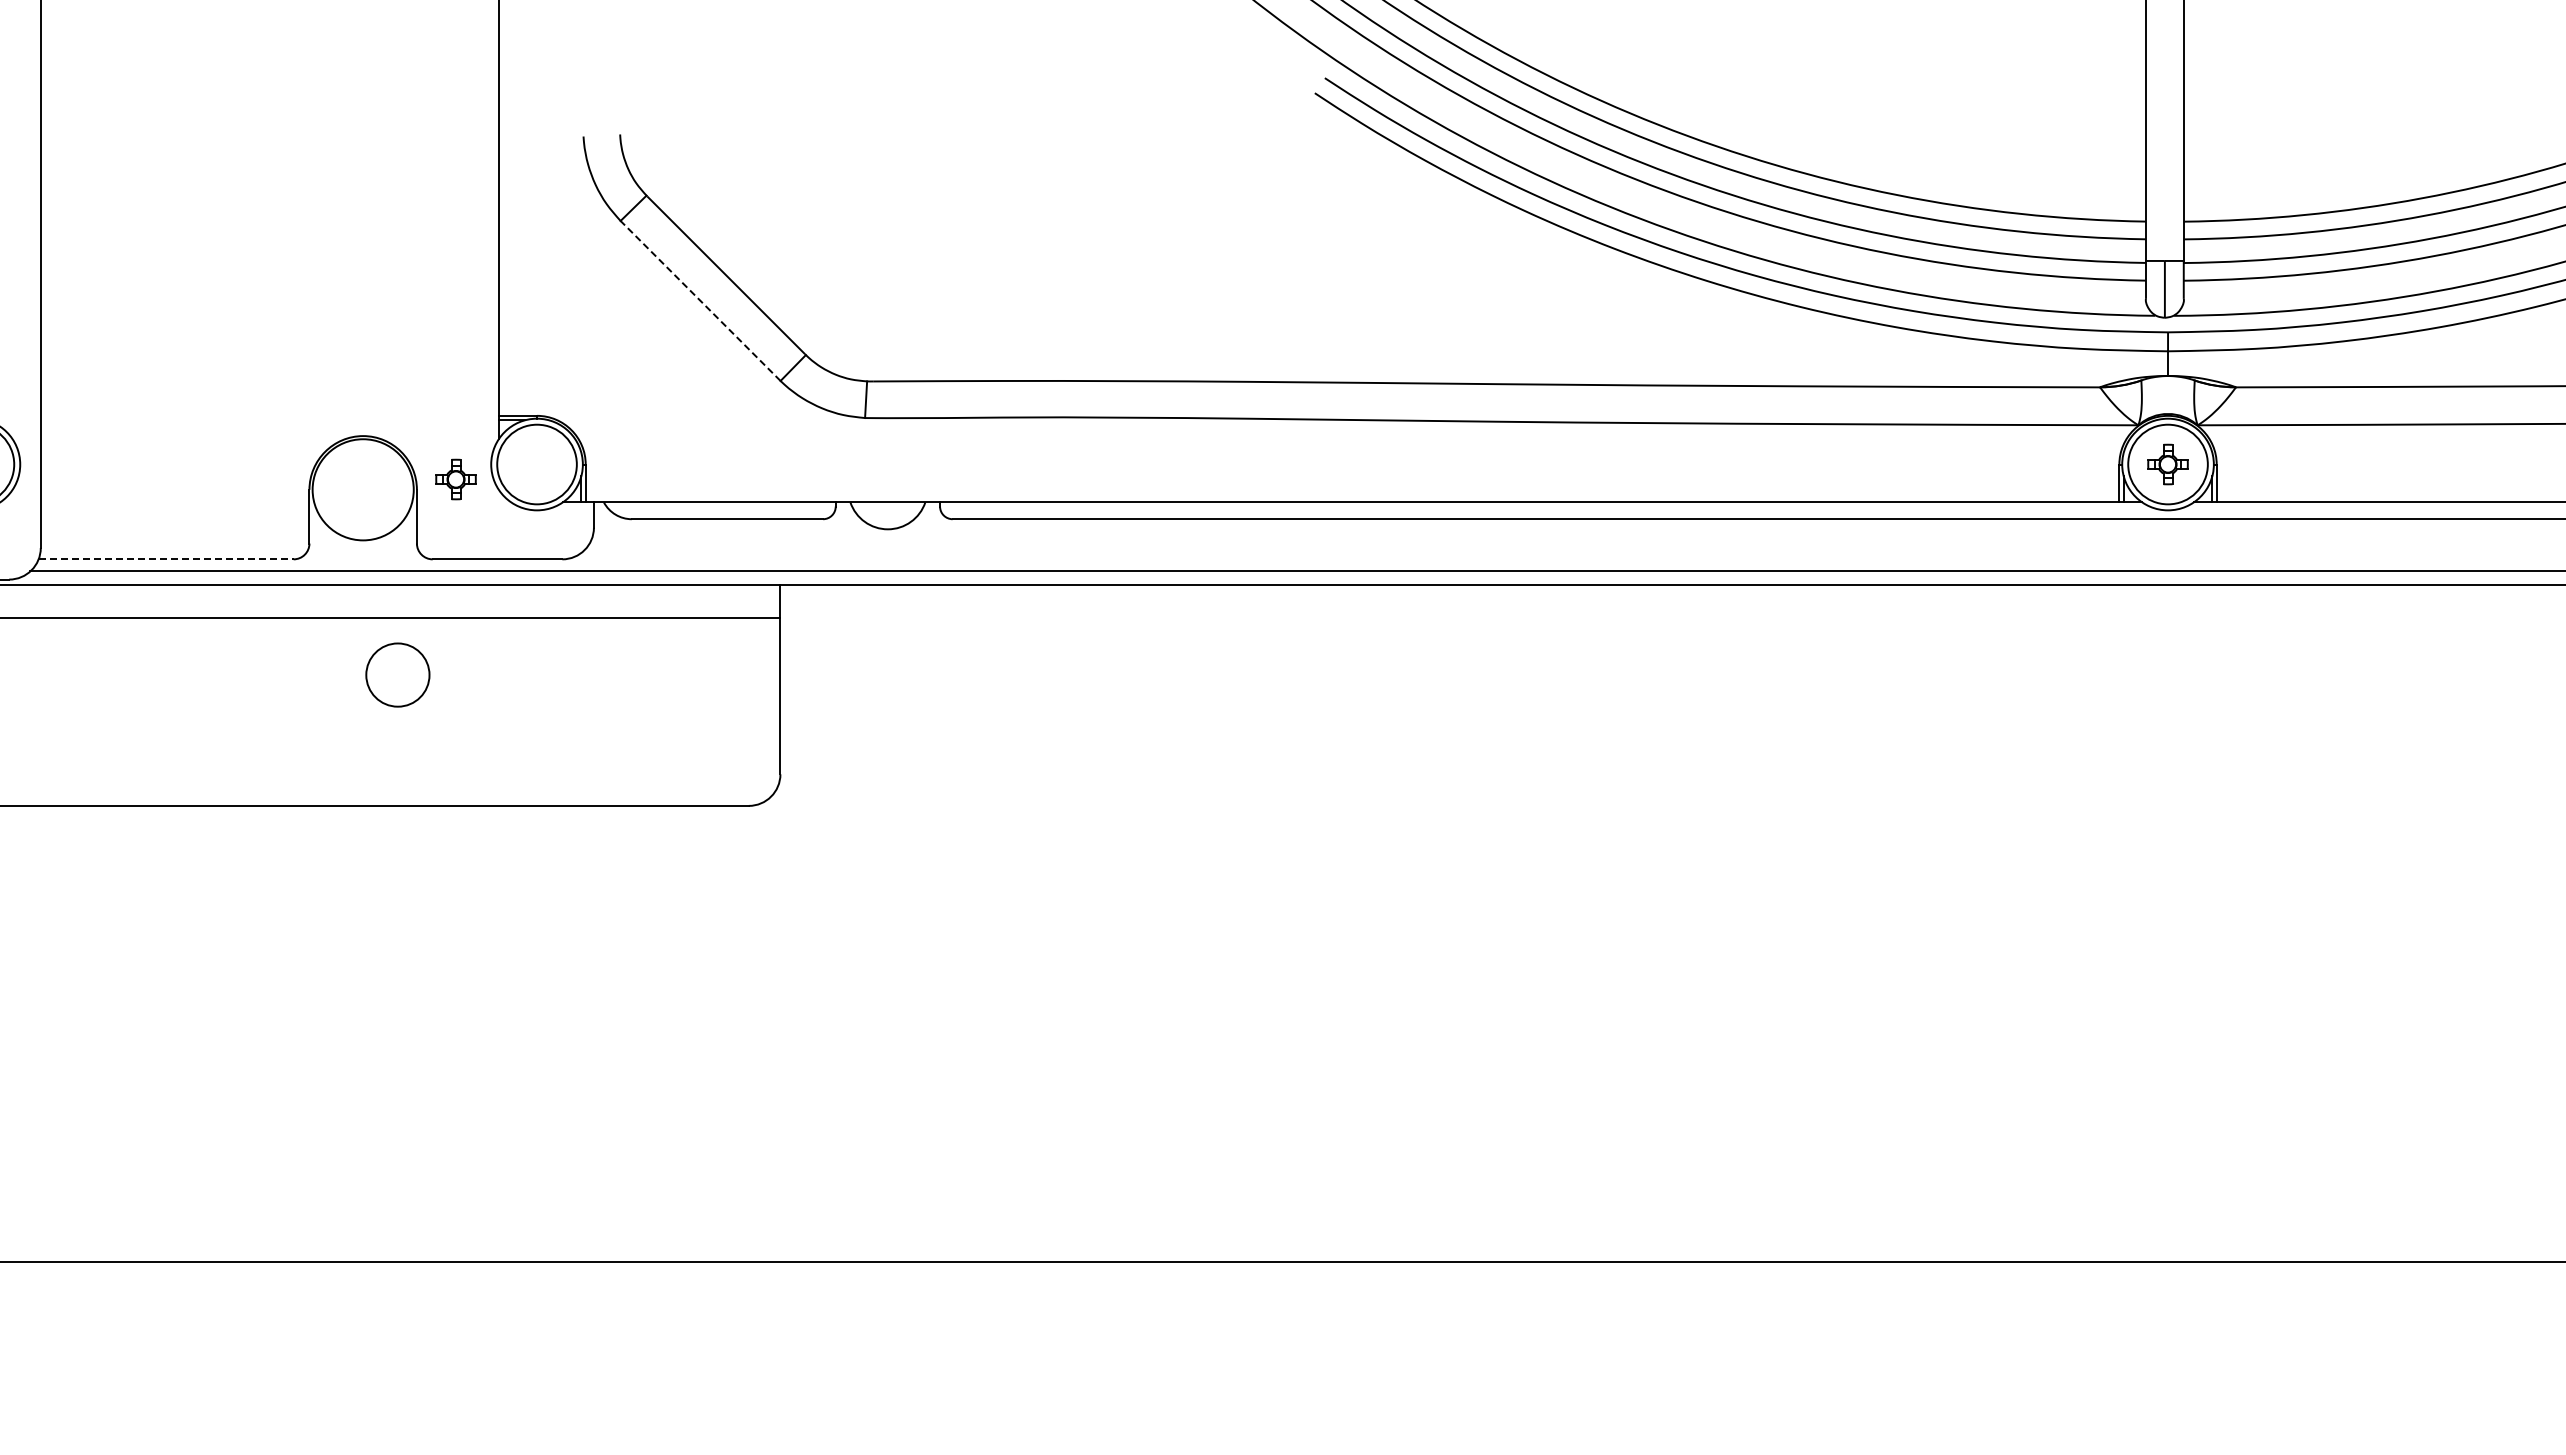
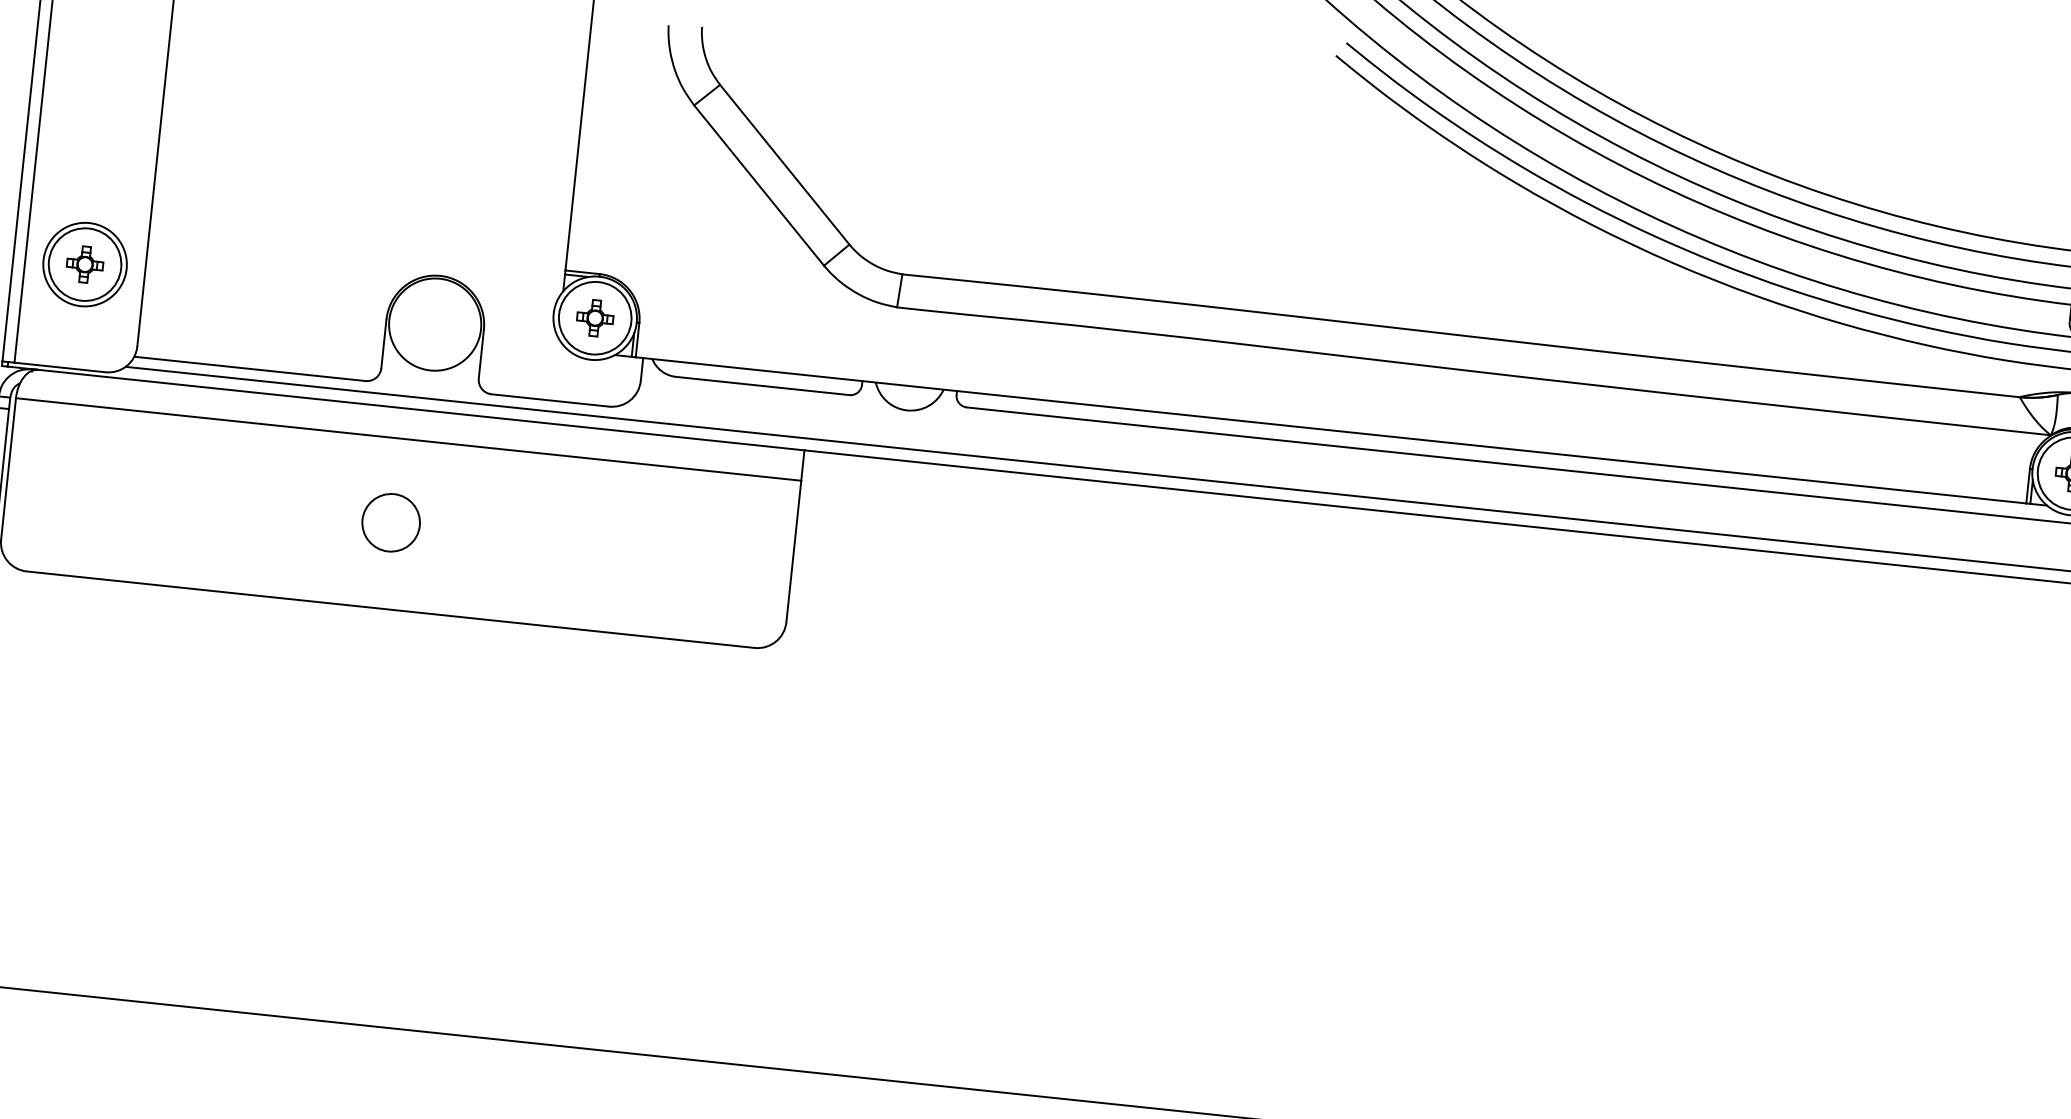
line: (700, 300) -> (759, 185), dashed -> solid
part: (455, 479) -> (594, 318), moved
line: (166, 559) -> (250, 369), dashed -> solid
circle: (397, 674) -> (390, 522), moved

